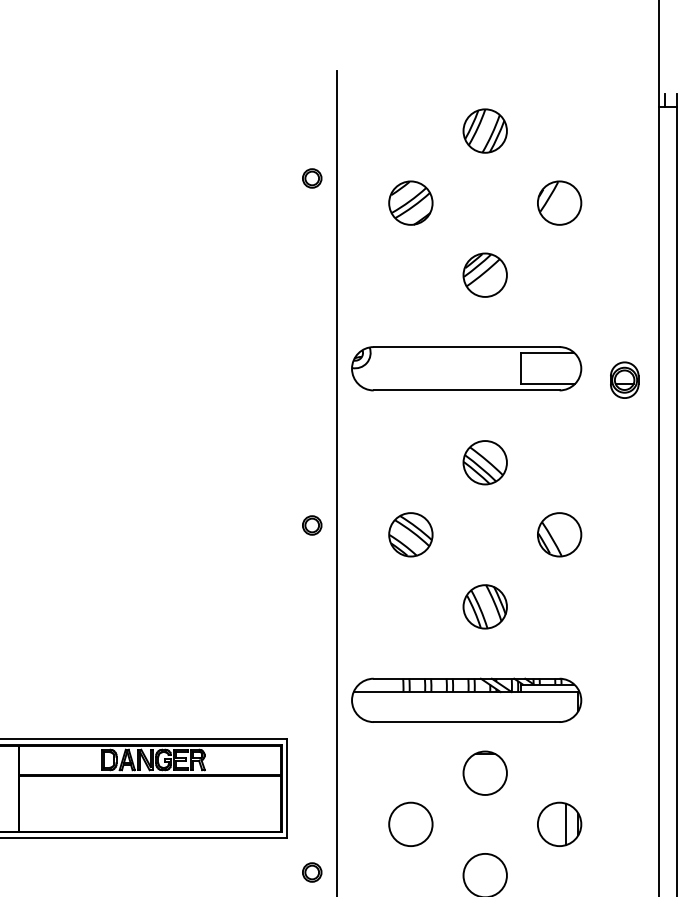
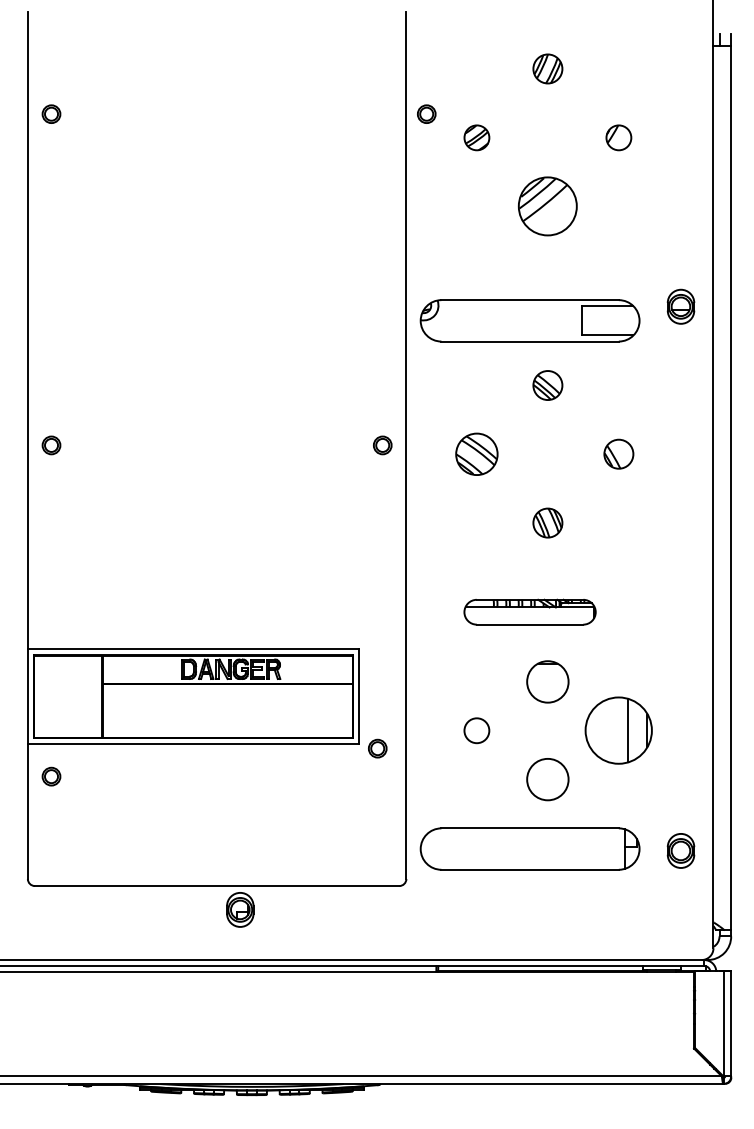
part: (484, 130) -> (547, 68), size x0.7
part: (311, 177) -> (426, 113), moved
part: (410, 202) -> (476, 137), size x0.6
part: (559, 202) -> (618, 137), size x0.6
part: (484, 275) -> (547, 206), size x1.4
part: (465, 368) -> (529, 320), moved
part: (484, 462) -> (547, 385), size x0.7
part: (559, 533) -> (618, 453), size x0.7
part: (484, 606) -> (547, 522), size x0.7
part: (465, 699) -> (529, 611), size x0.6
circle: (410, 824) -> (476, 730), size x0.6
part: (559, 824) -> (618, 730), size x1.6
part: (311, 872) -> (377, 748), moved

